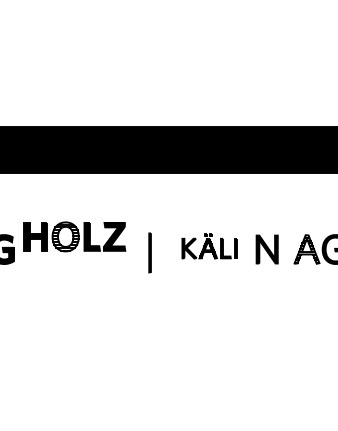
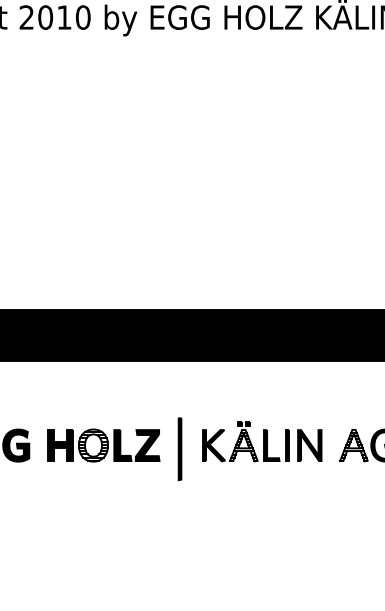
part: (74, 236) -> (103, 445), moved
part: (209, 245) -> (245, 441), size x1.43
part: (149, 253) -> (179, 449), size x1.43

